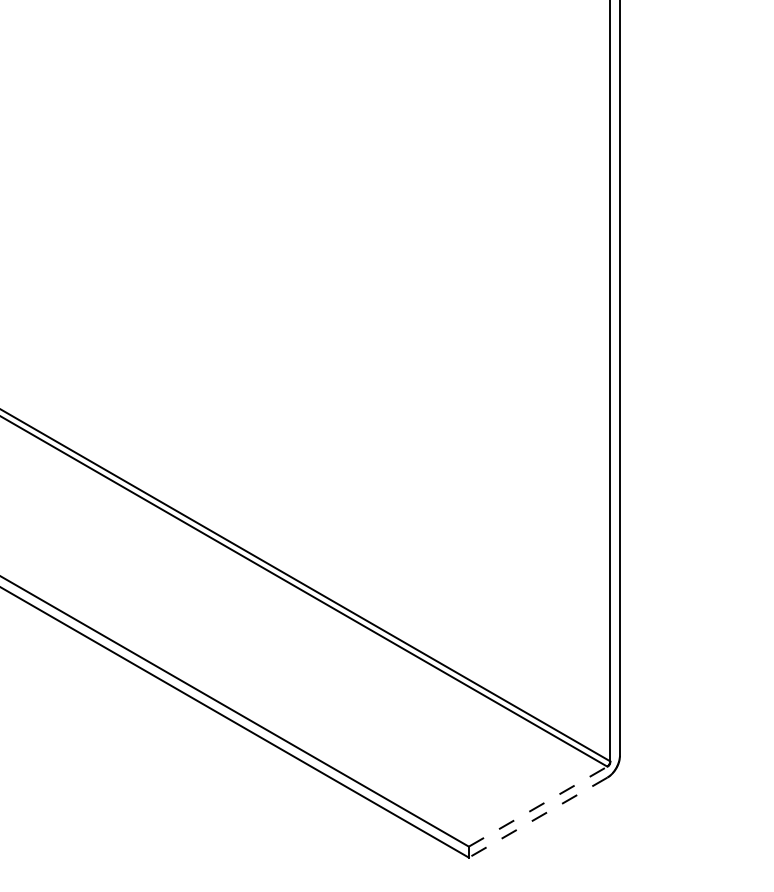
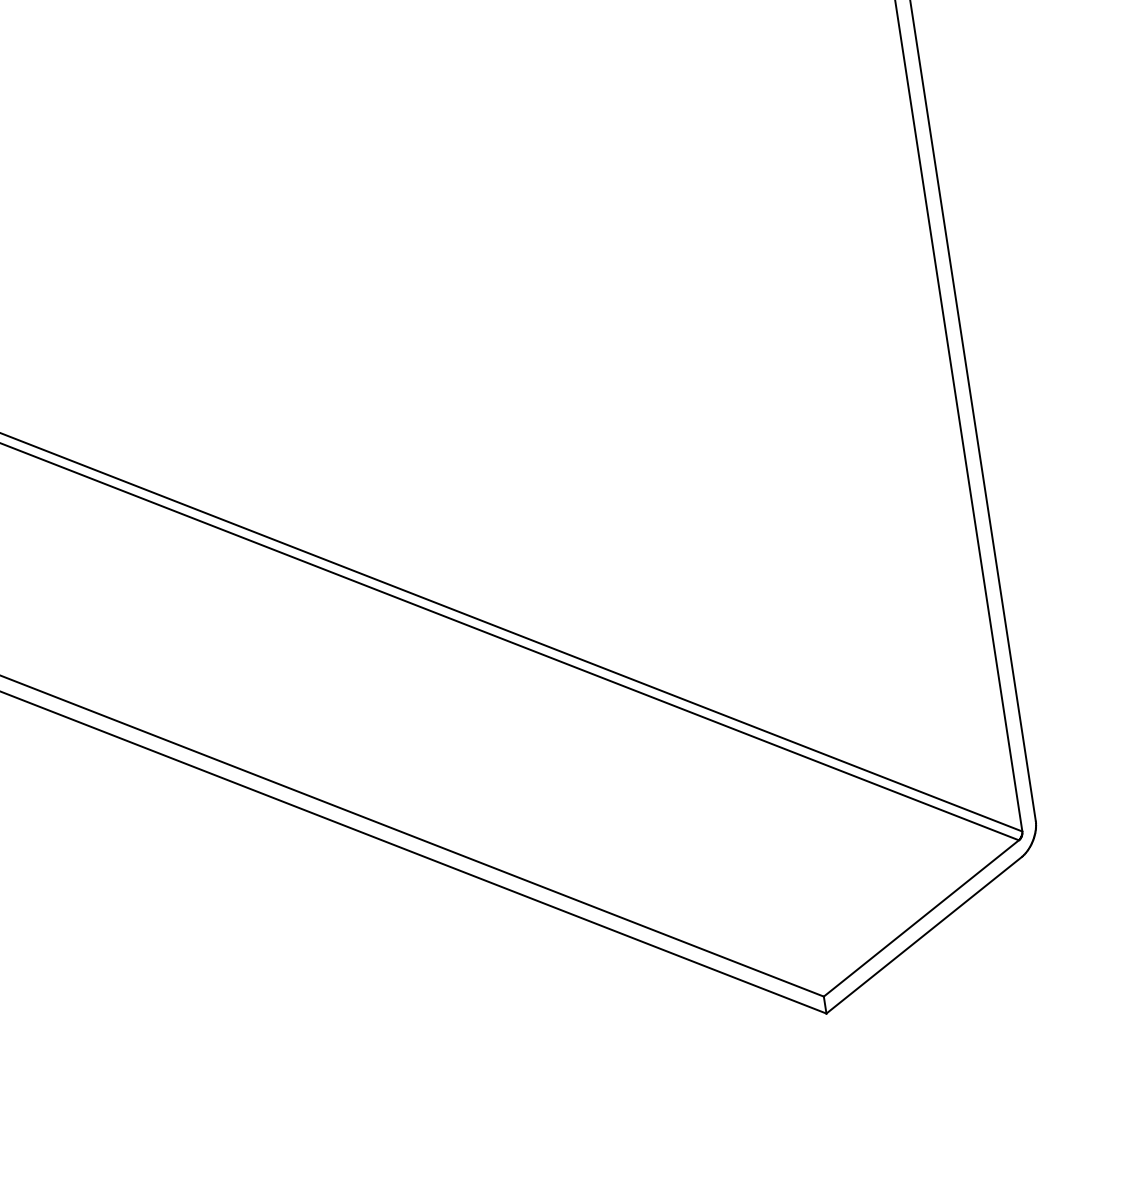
line: (538, 806) -> (921, 918), dashed -> solid
line: (538, 817) -> (924, 935), dashed -> solid

